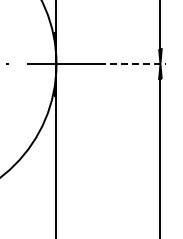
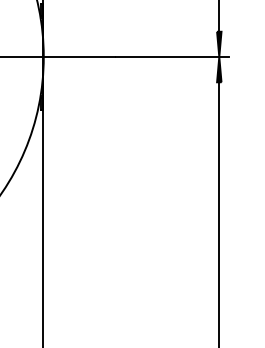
line: (132, 64) -> (172, 57), dashed -> solid

